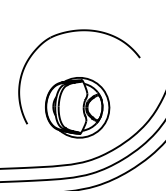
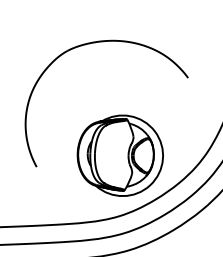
part: (77, 107) -> (120, 155), moved

